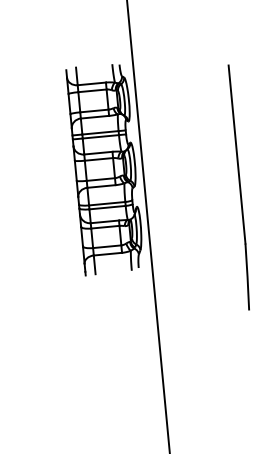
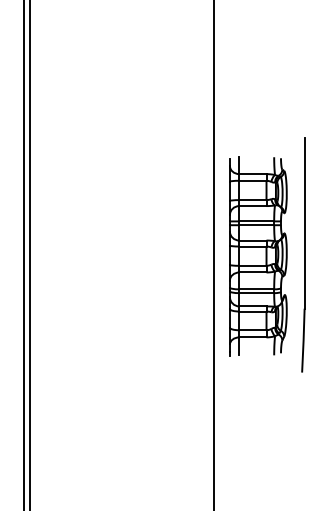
part: (105, 169) -> (258, 256), moved
part: (238, 187) -> (303, 254), moved

